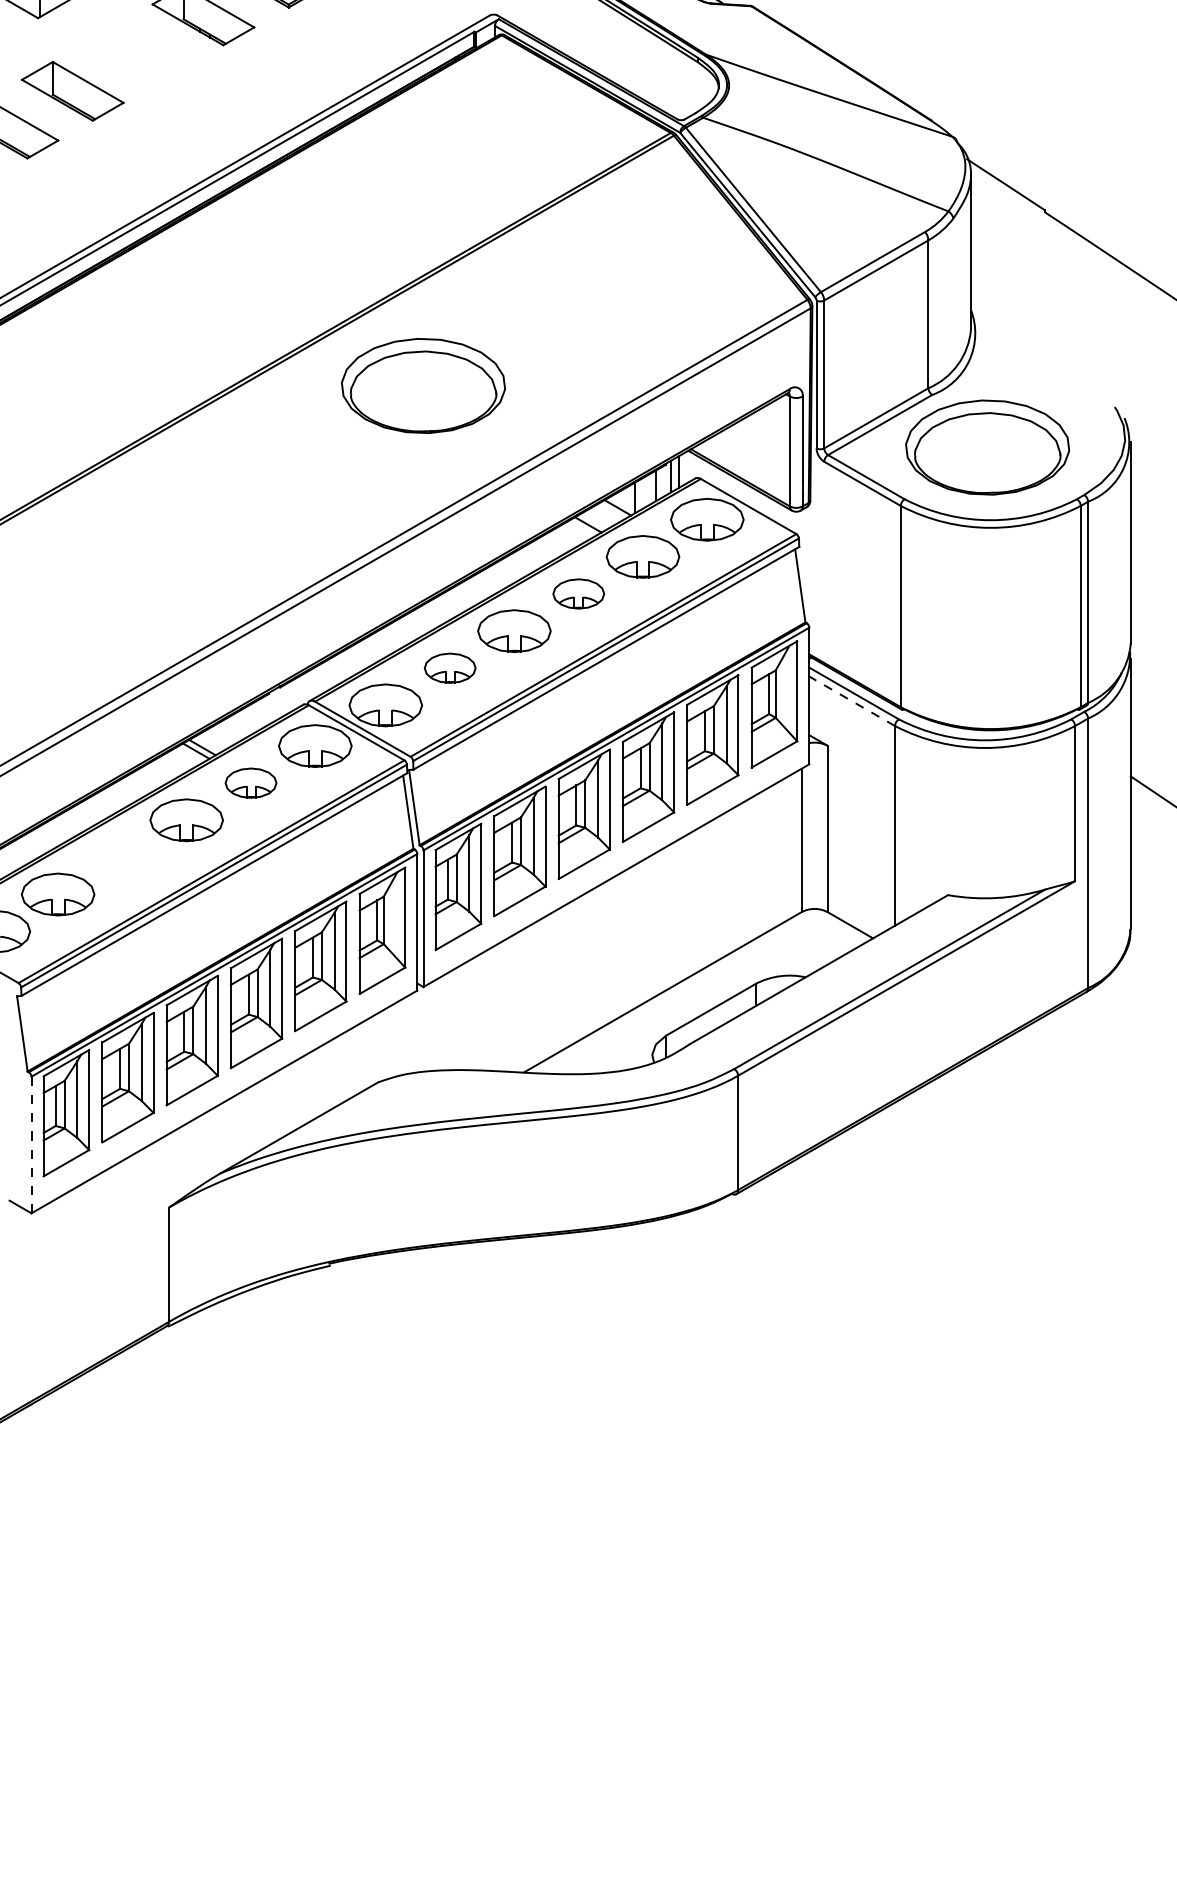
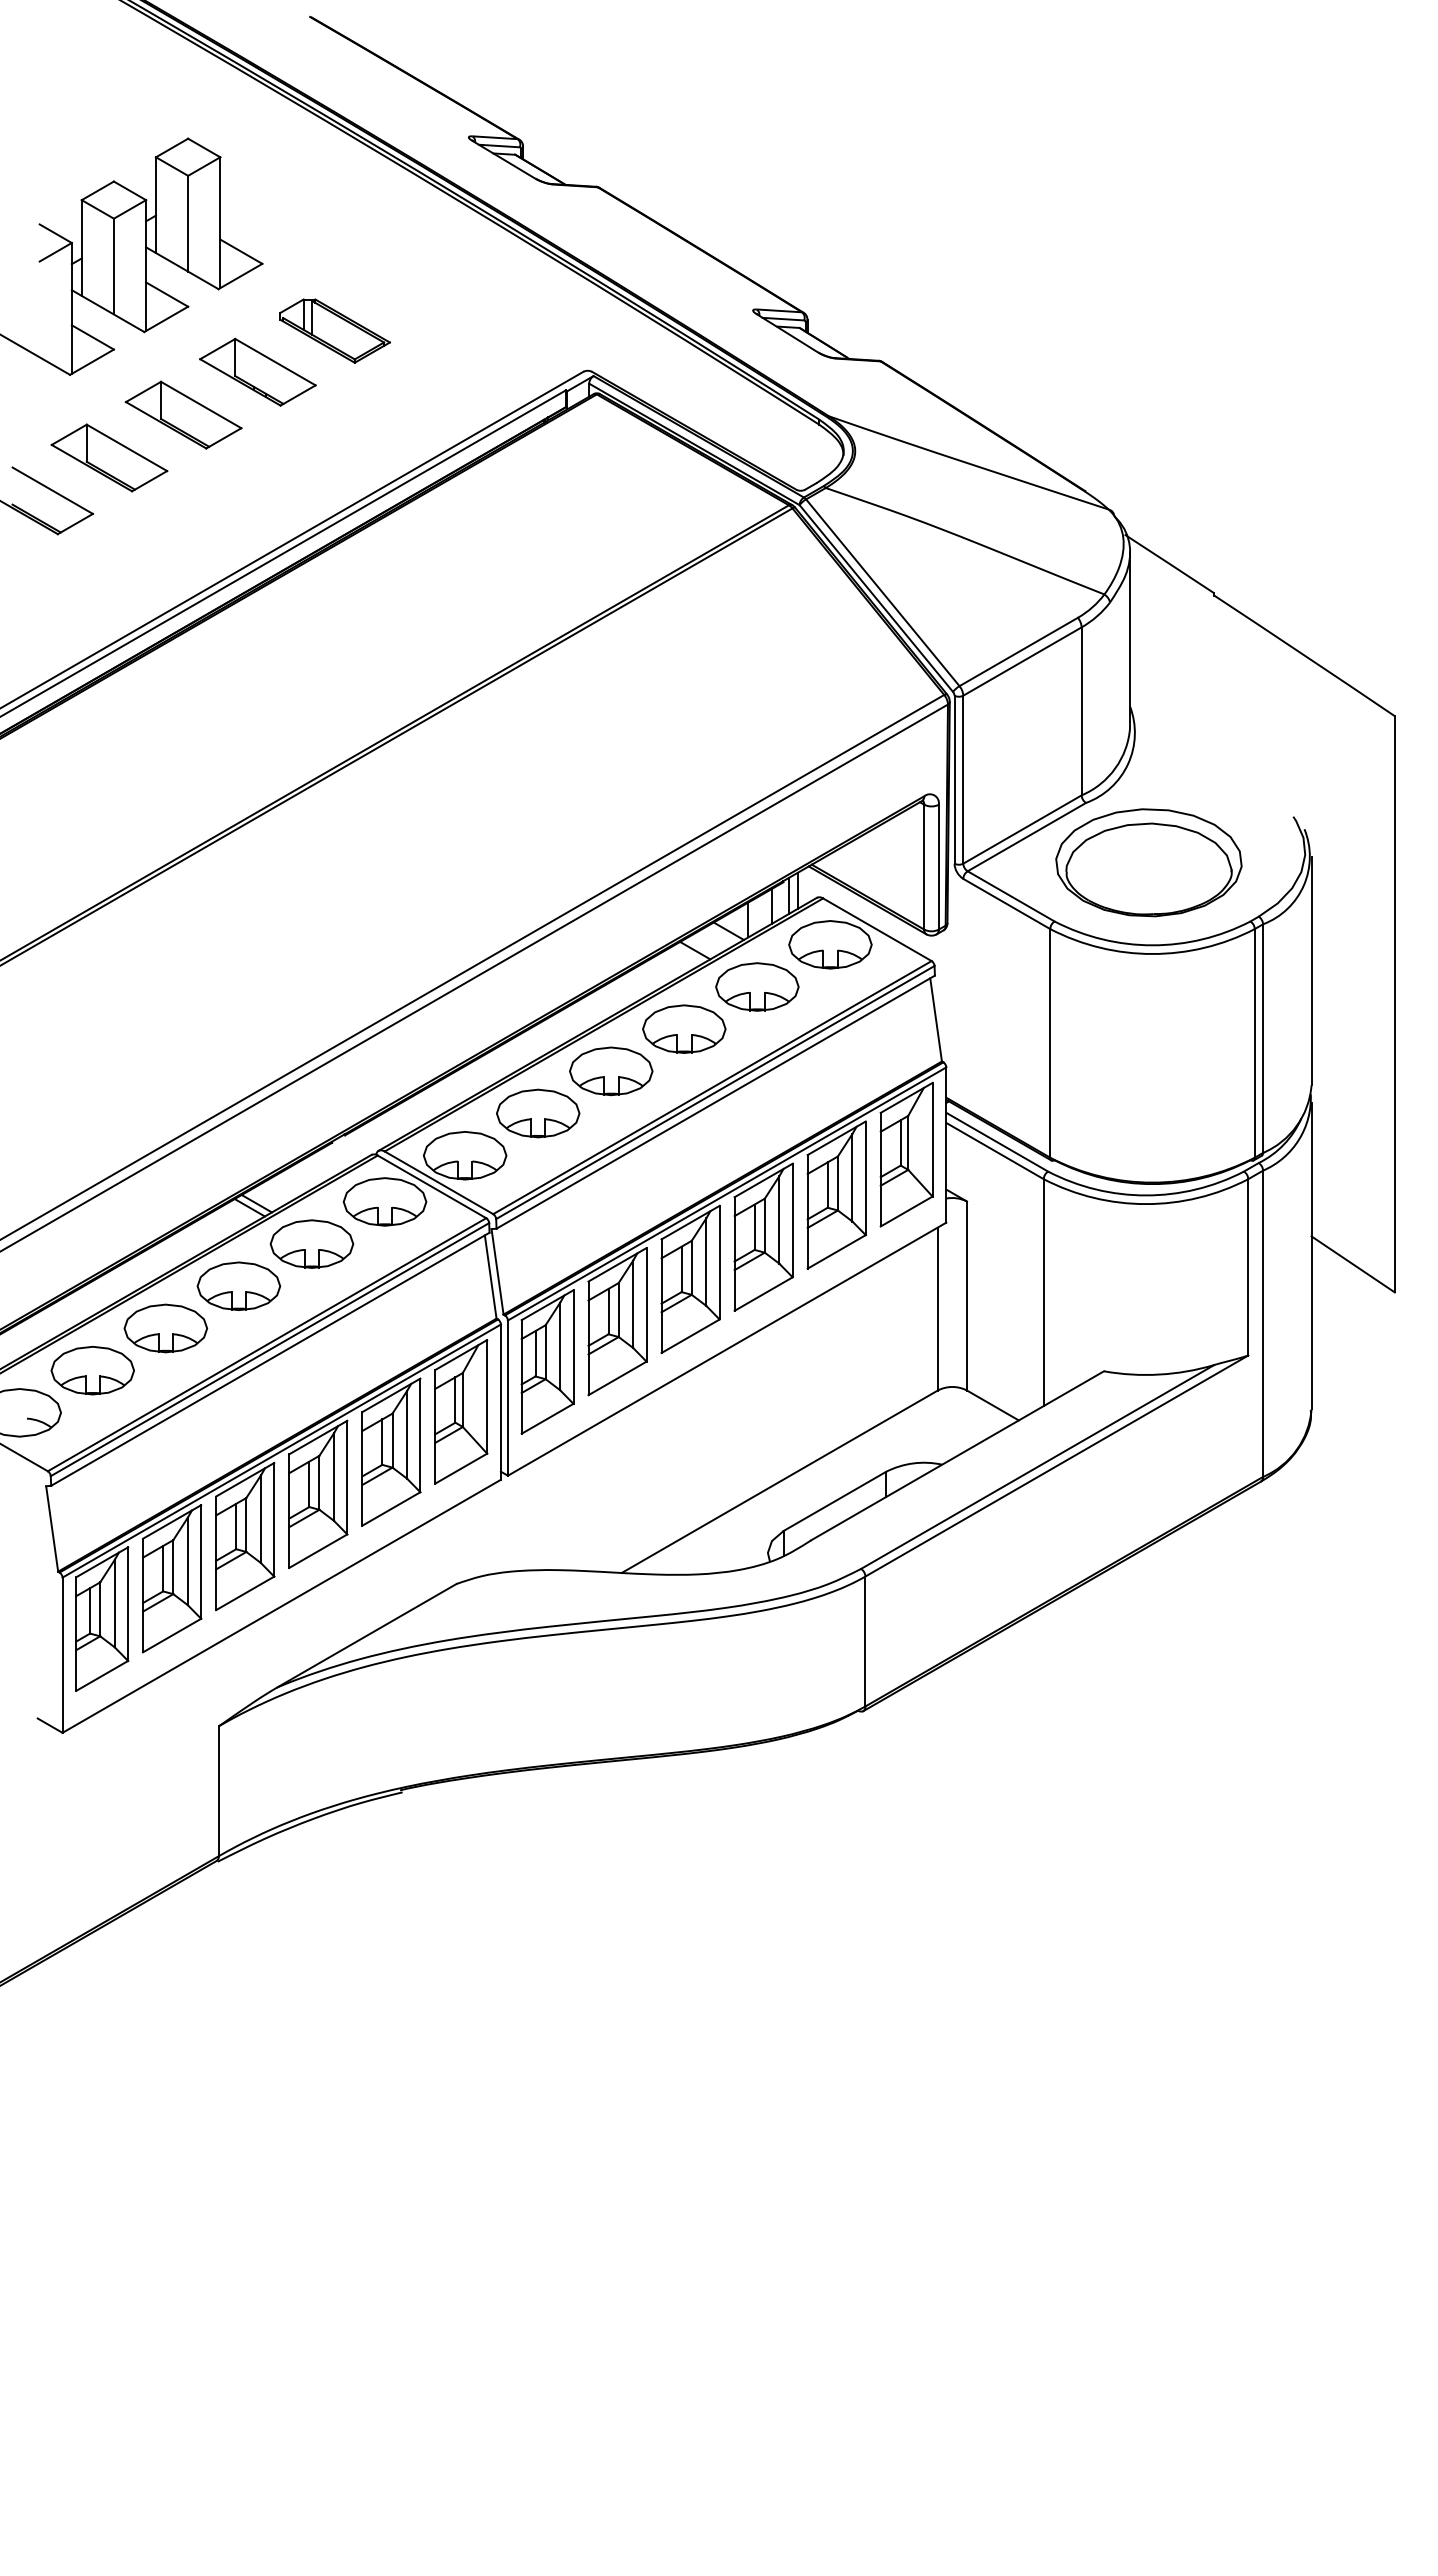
part: (137, 53) -> (183, 414), added
part: (423, 385) -> (507, 792), removed
part: (578, 593) -> (684, 1028), size x1.43
part: (450, 668) -> (538, 1113), size x1.43
line: (851, 700) -> (994, 1150), dashed -> solid
part: (250, 782) -> (311, 1243), size x1.43
part: (122, 857) -> (165, 1328), added
line: (31, 1145) -> (62, 1655), dashed -> solid

